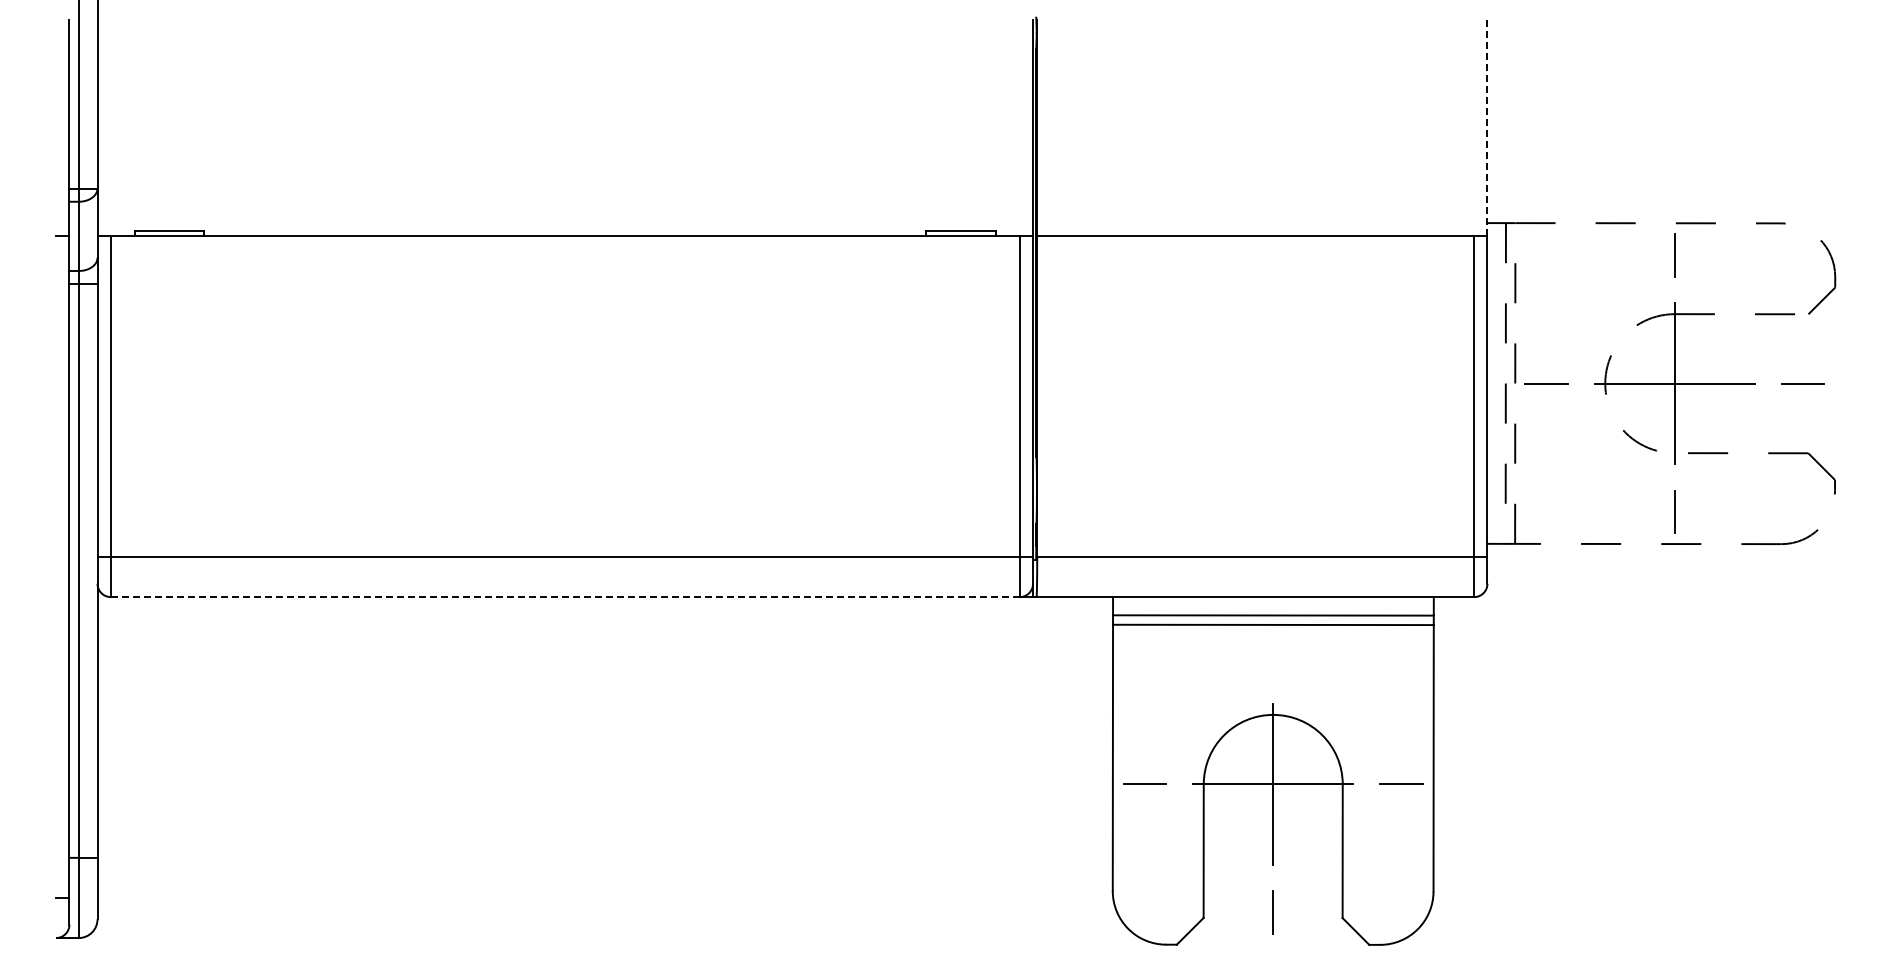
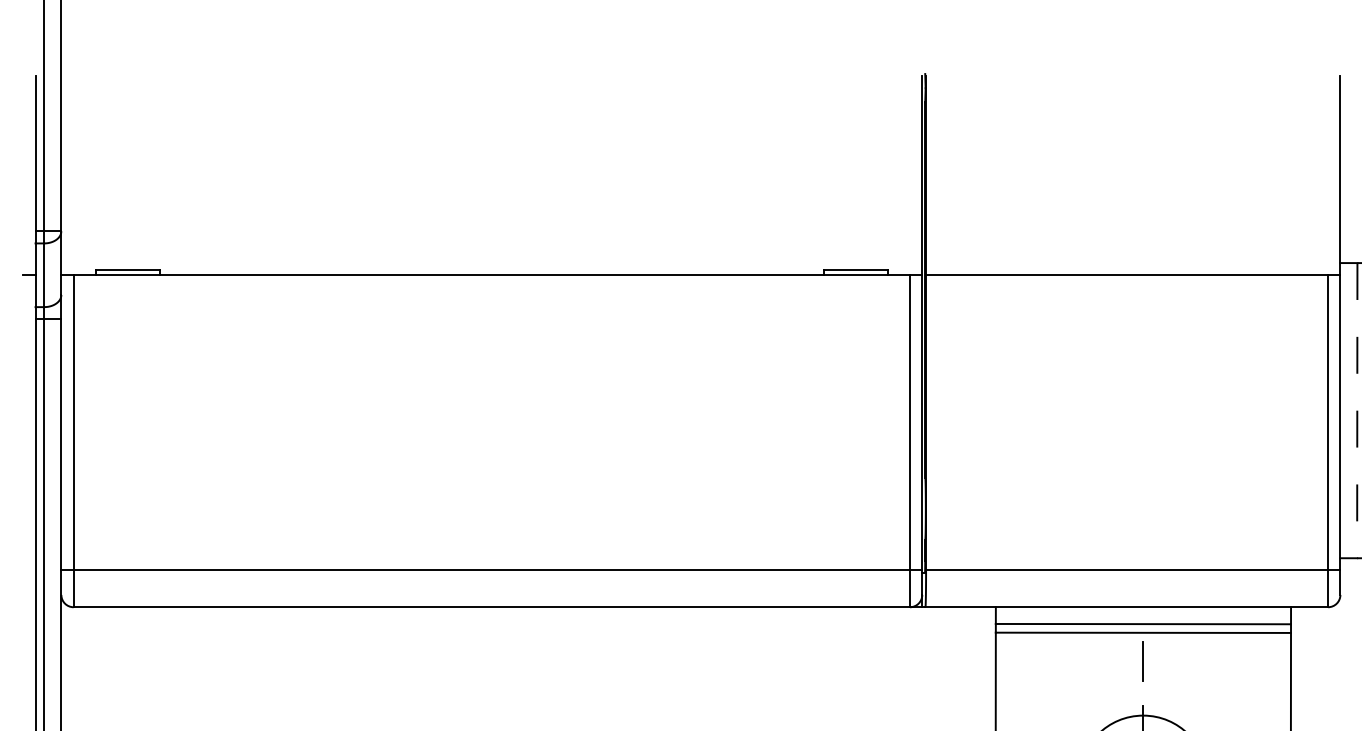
line: (1487, 128) -> (1340, 176), dashed -> solid
line: (564, 597) -> (491, 607), dashed -> solid
line: (1273, 655) -> (1143, 660), added

